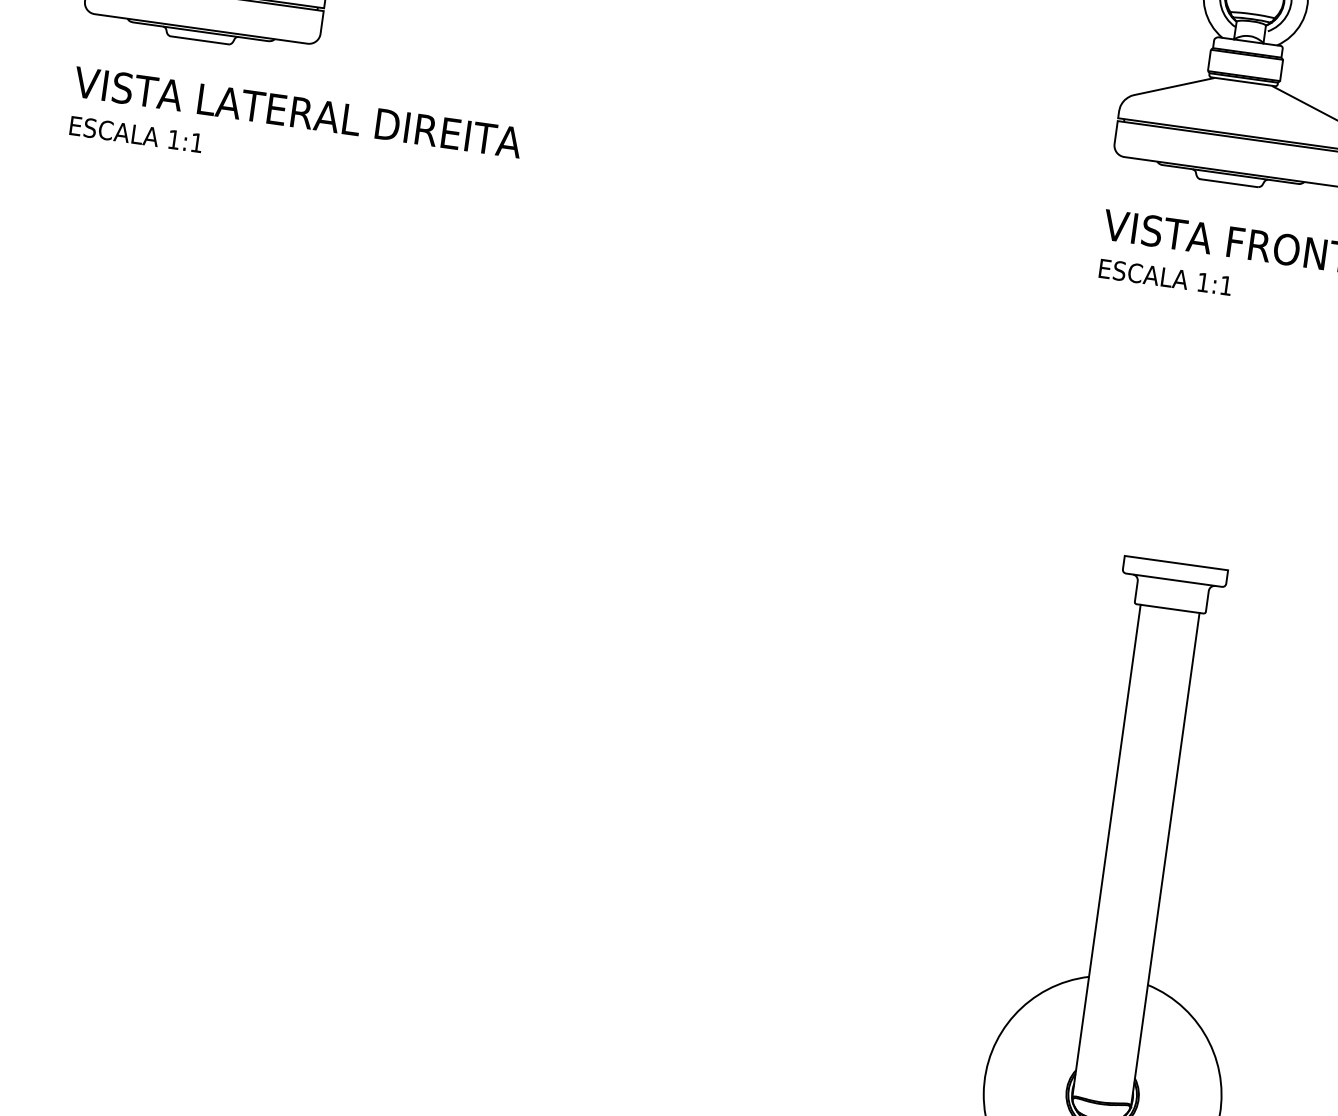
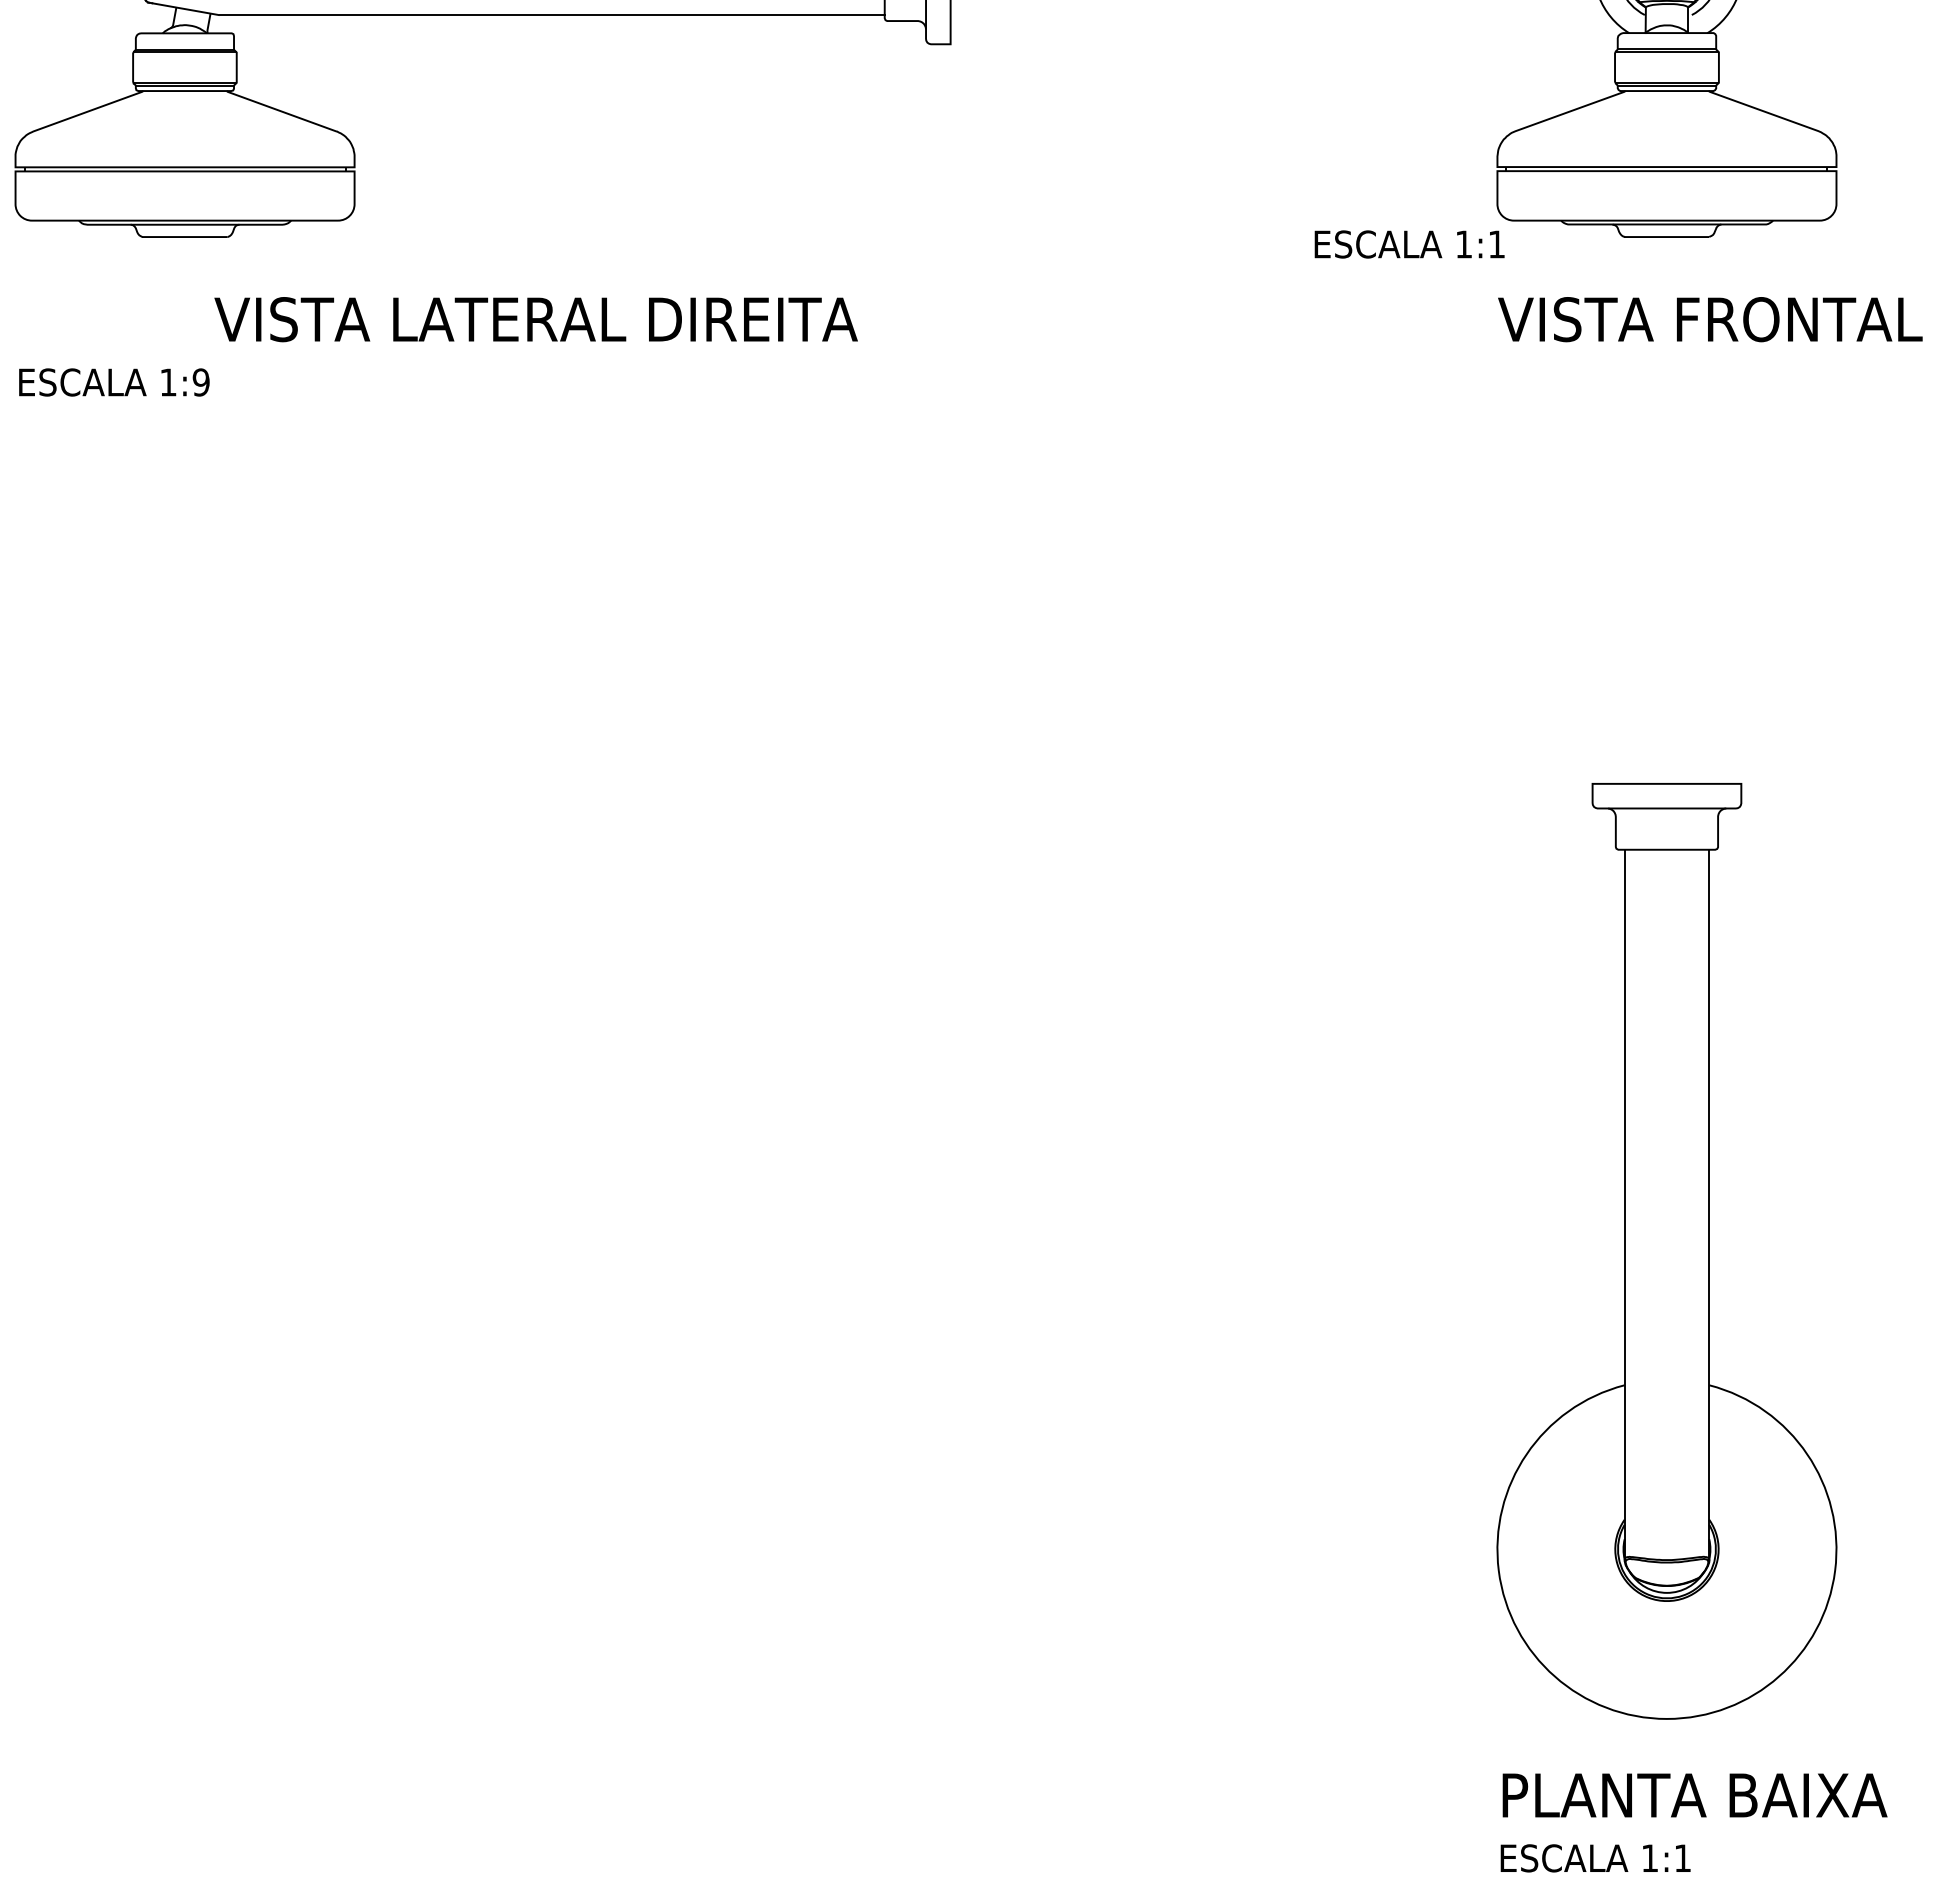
text: (297, 112) -> (535, 319), moved
text: (196, 142) -> (200, 382), 1:1 -> 1:9
text: (1165, 277) -> (1409, 244), moved

